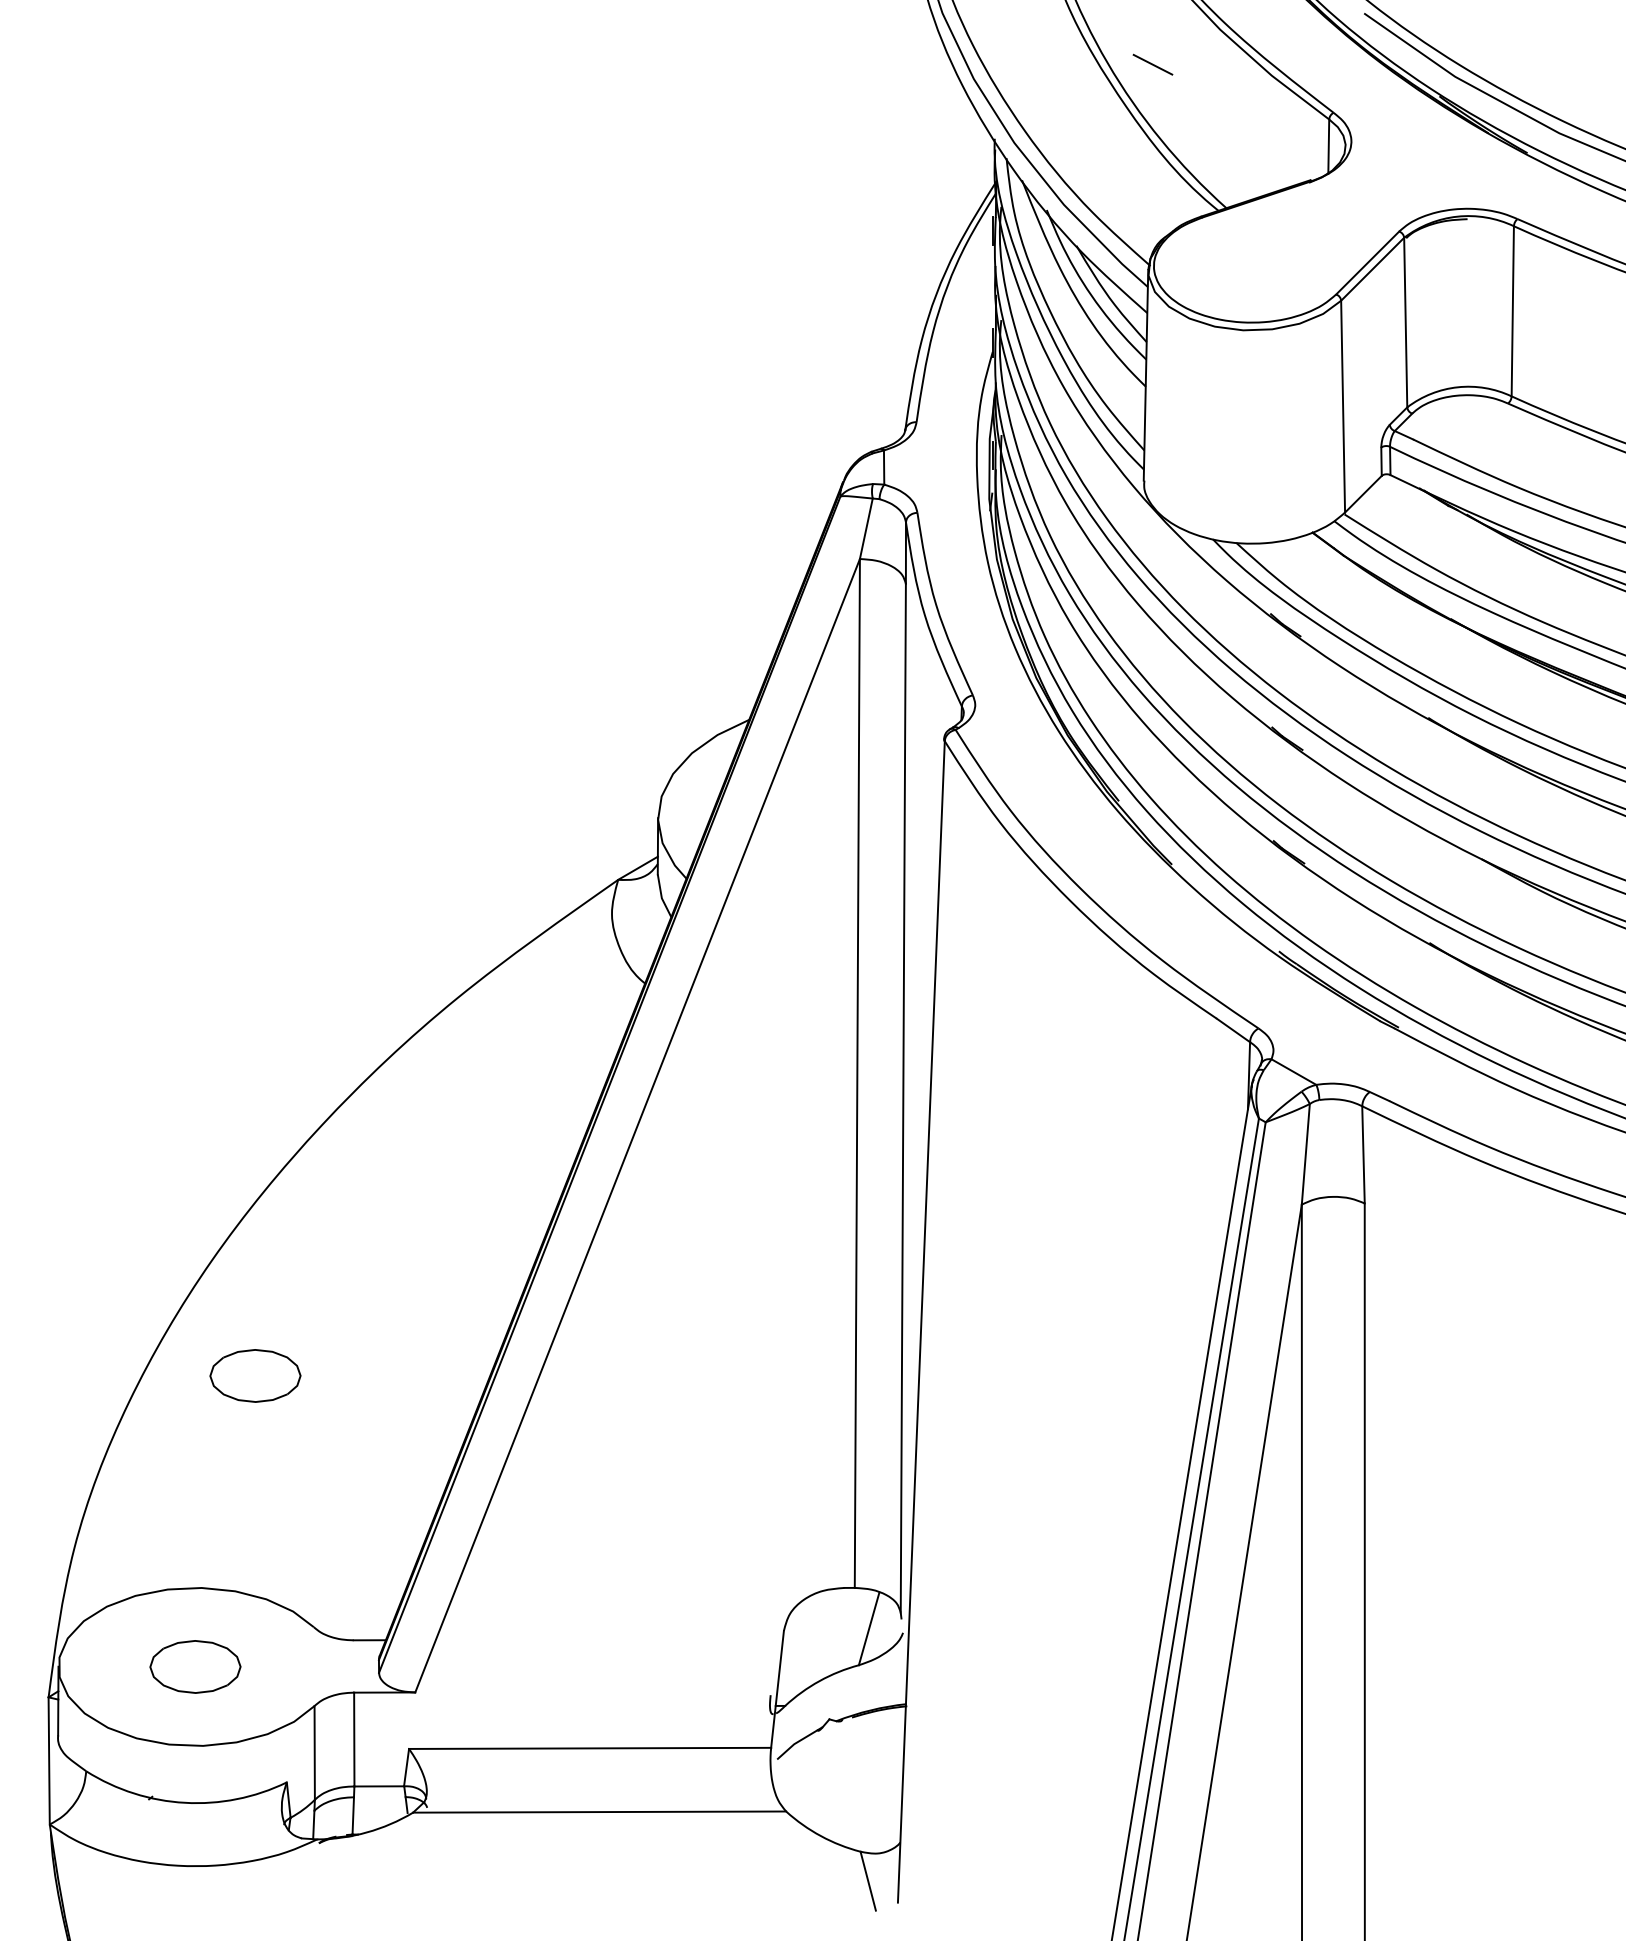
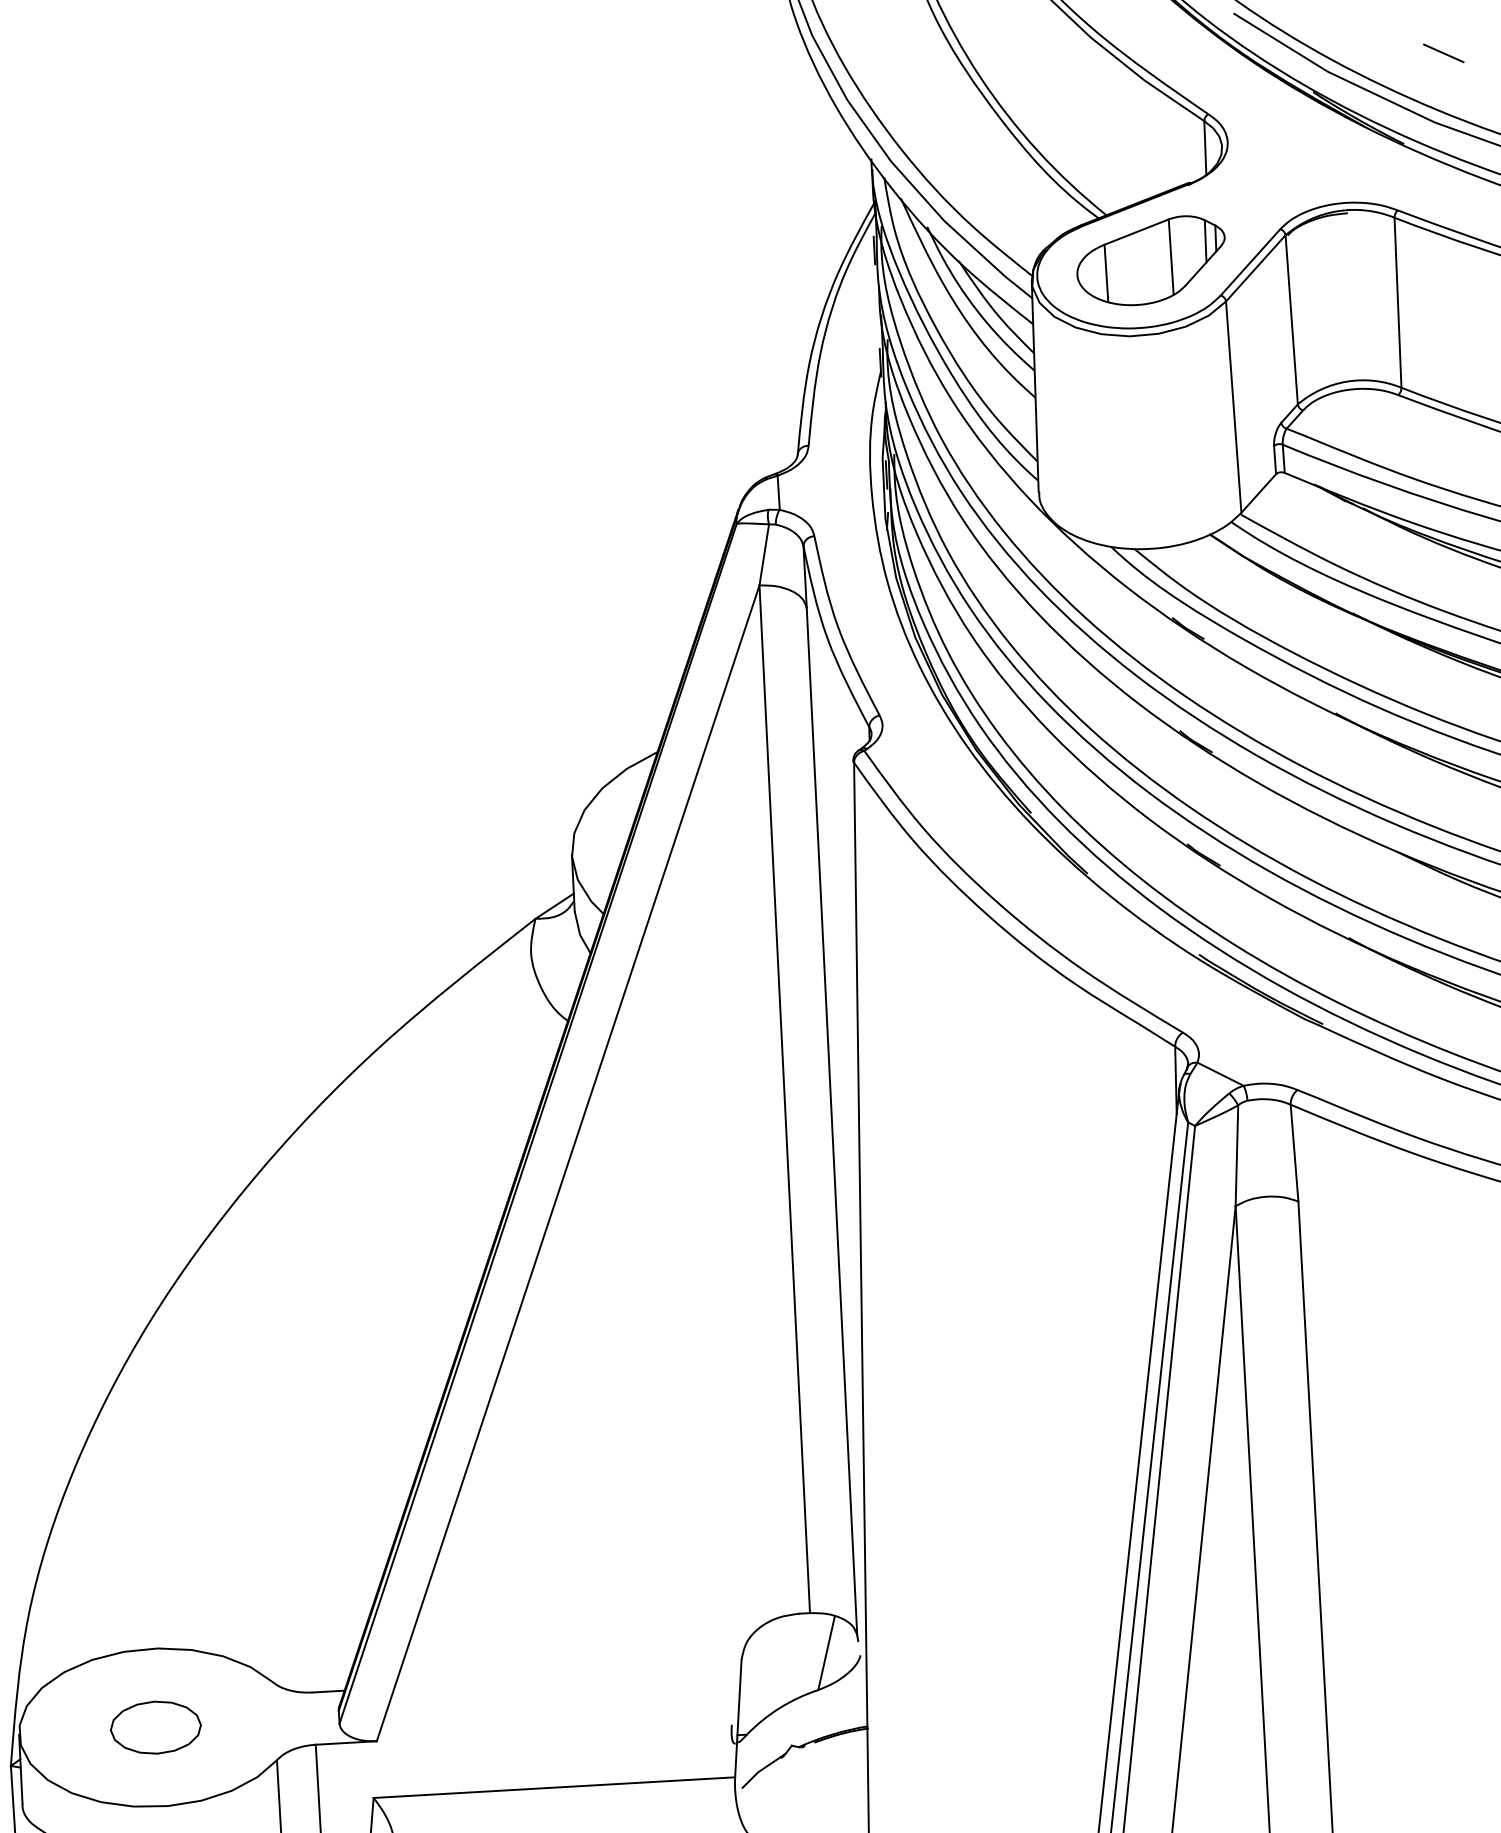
line: (1152, 64) -> (1443, 53), moved
part: (1268, 256) -> (1151, 261), added
part: (255, 1375) -> (200, 1433), removed

